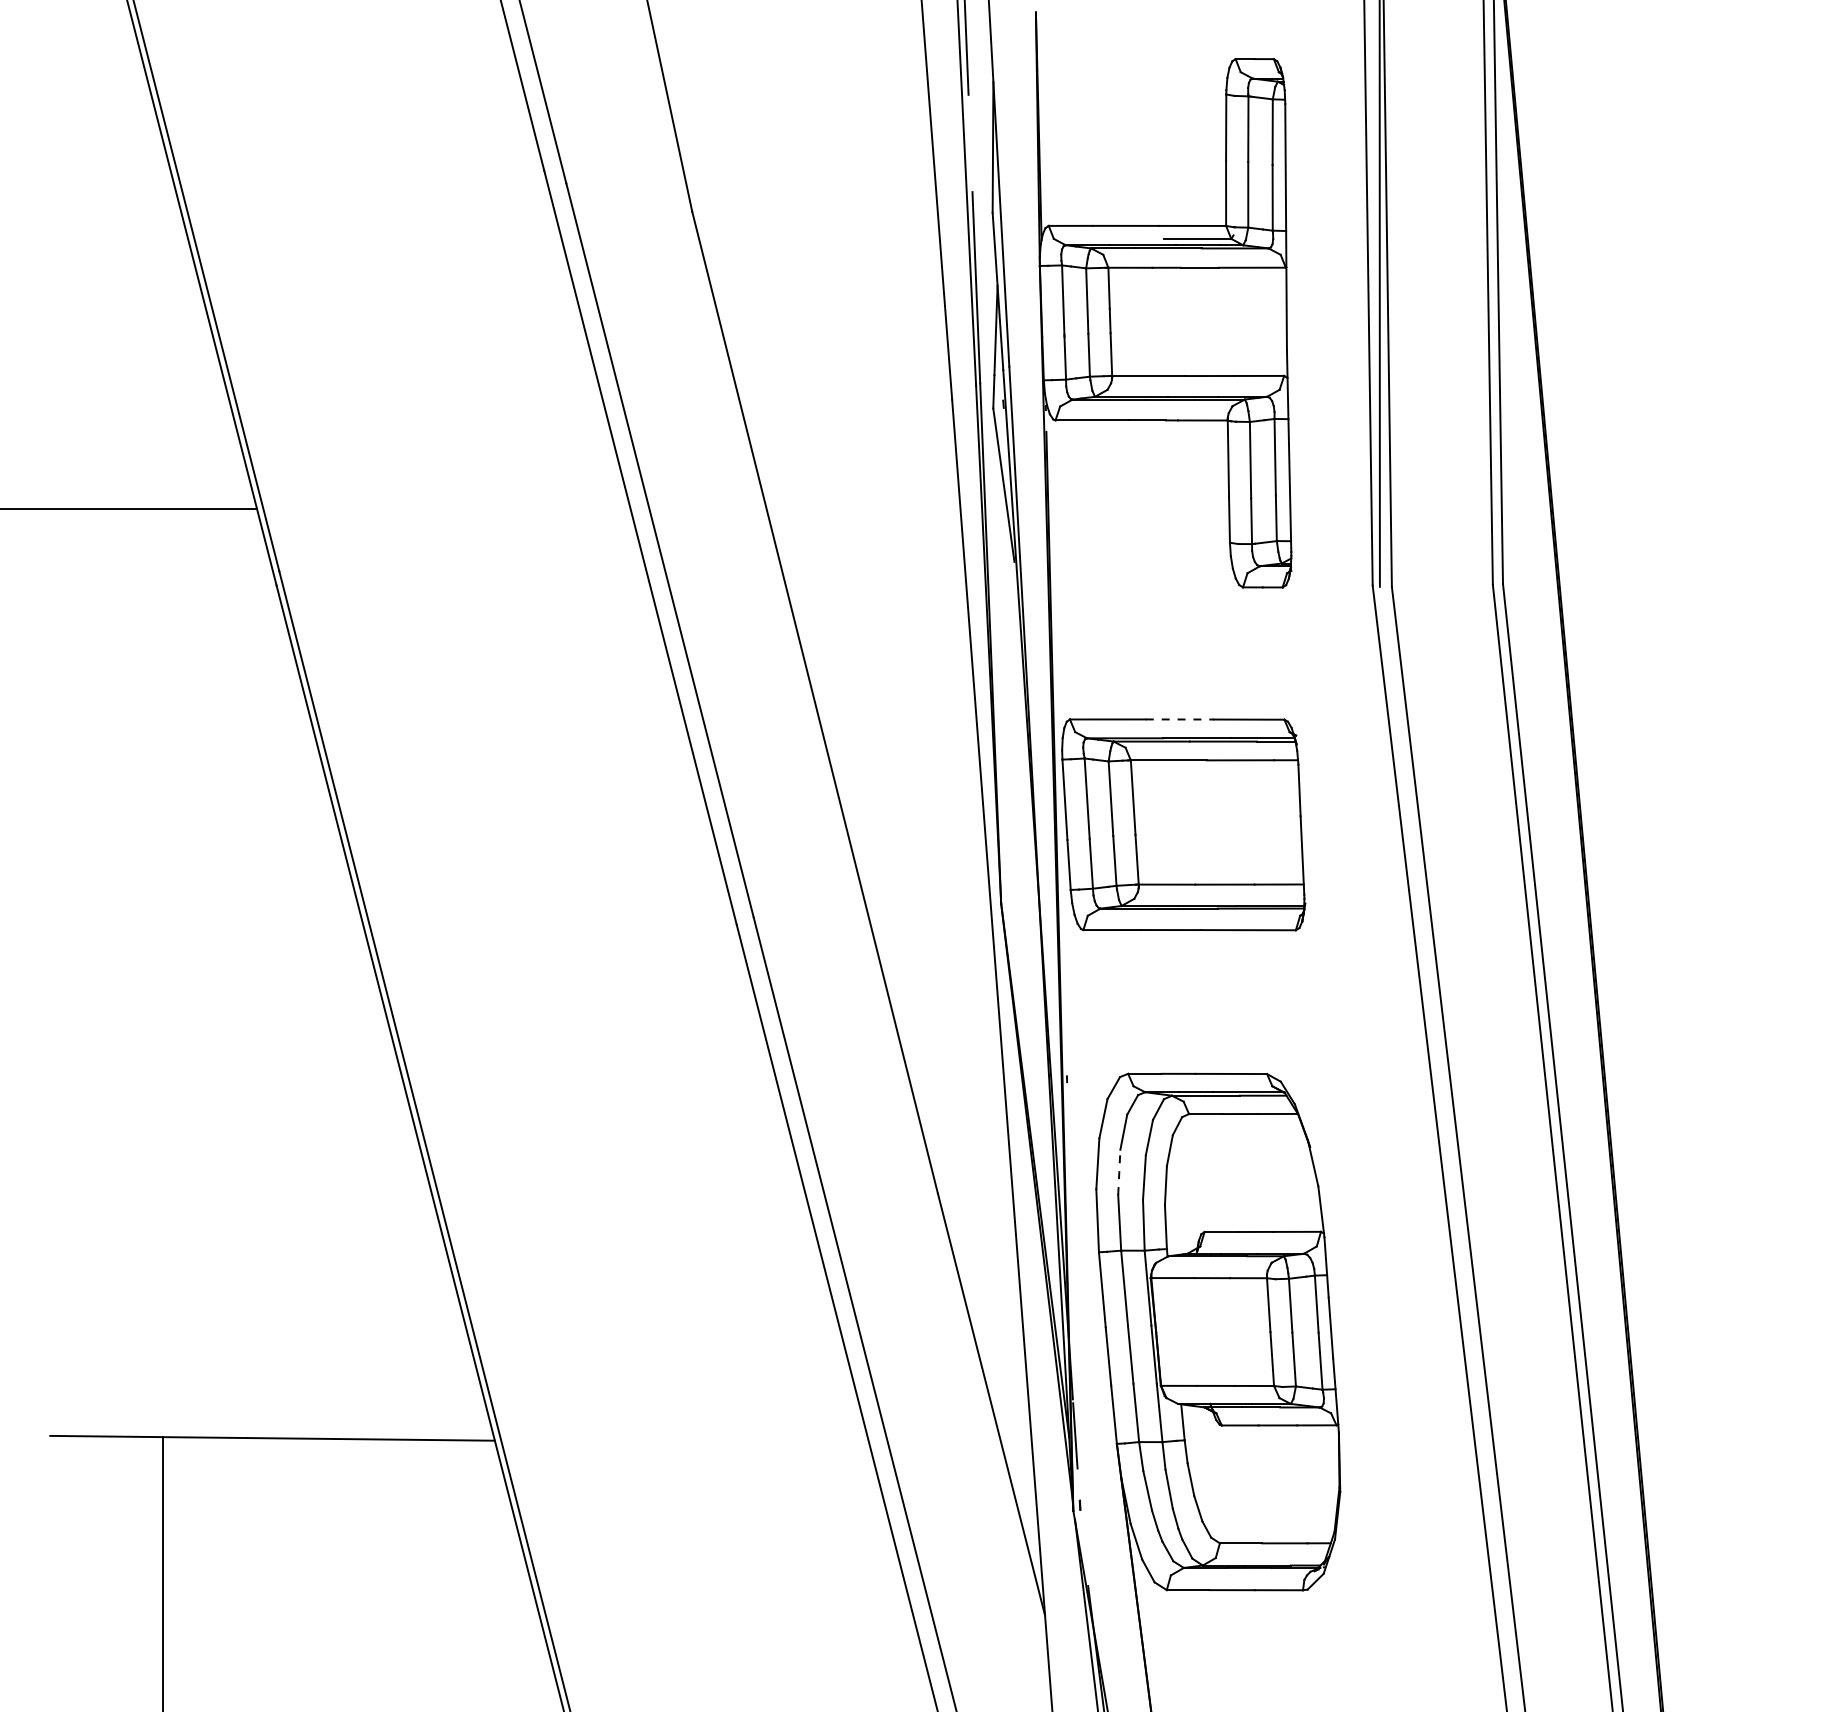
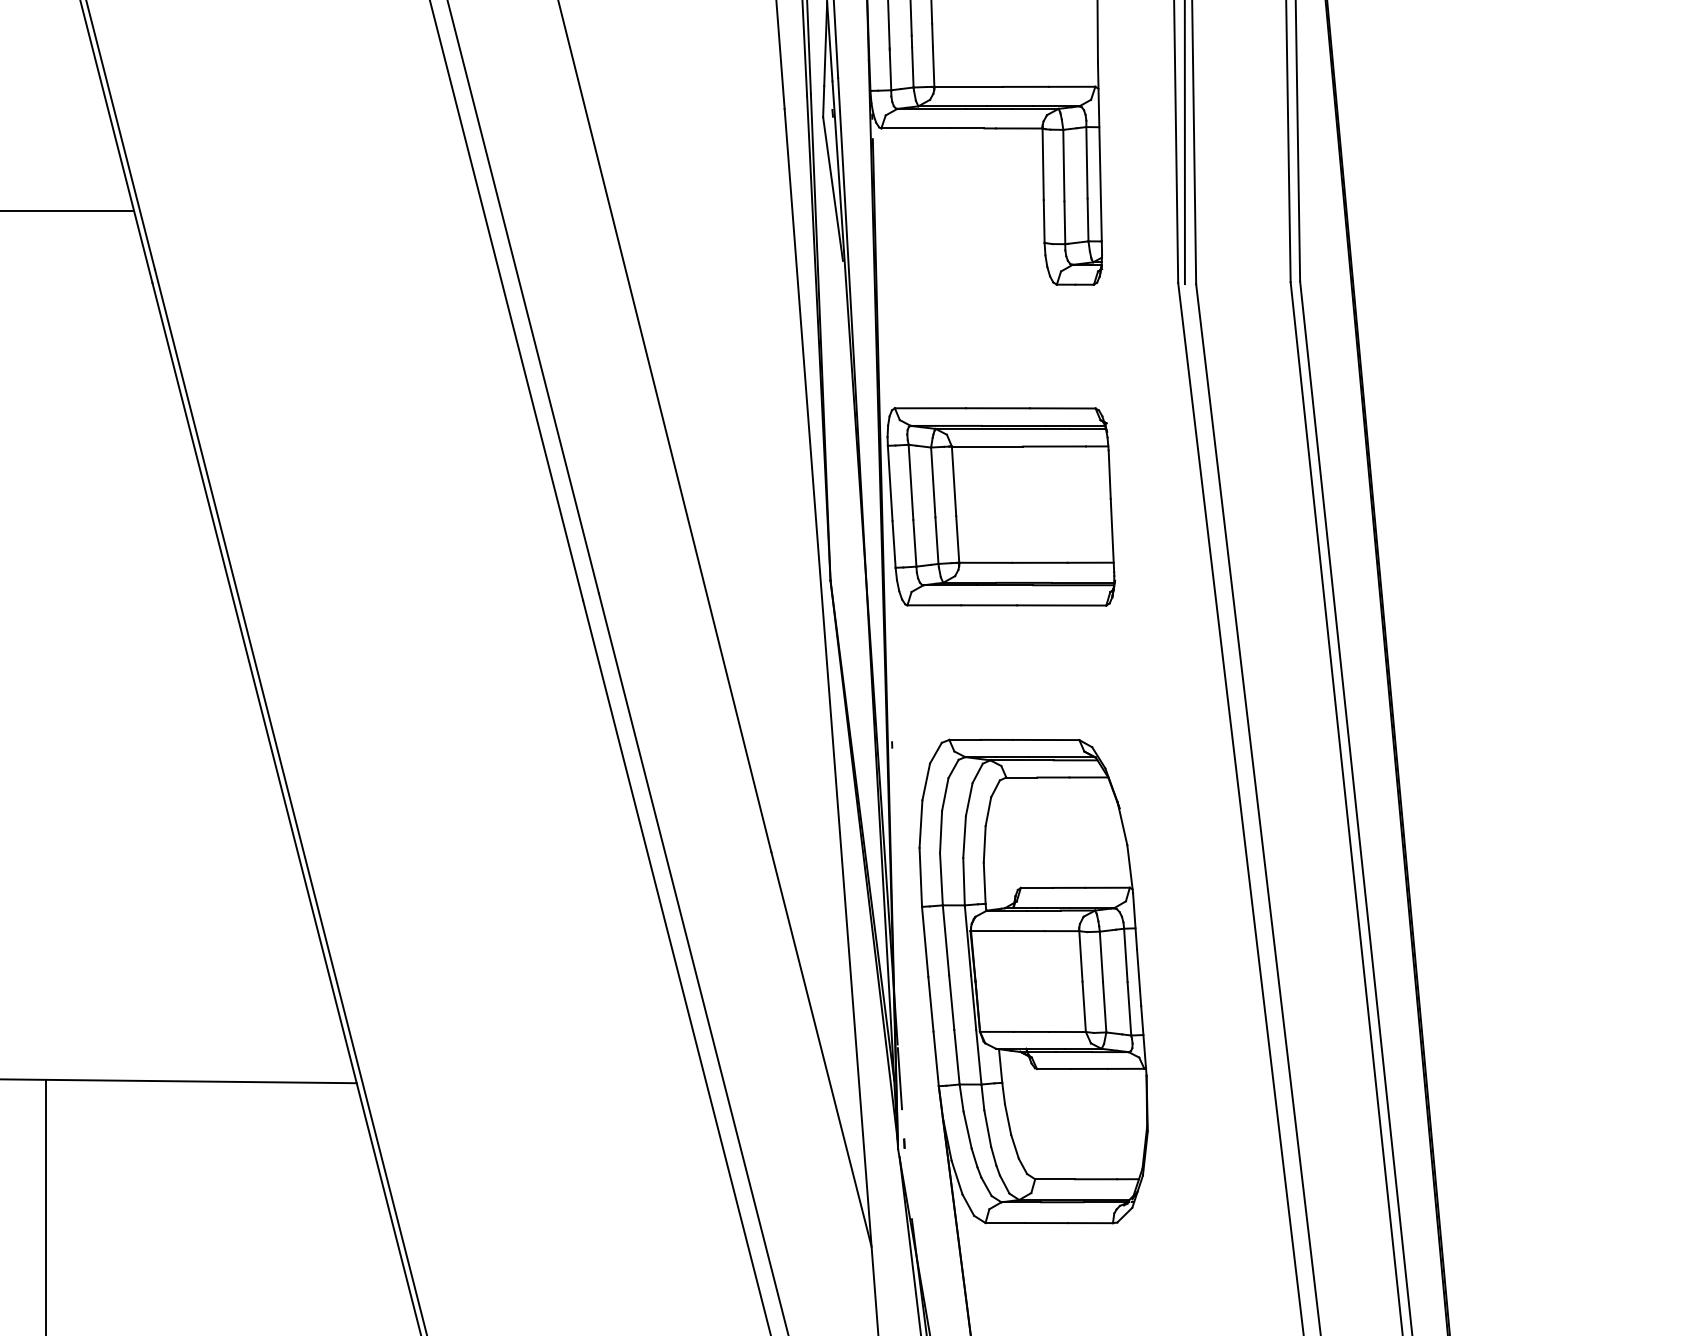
line: (1180, 719) -> (998, 408), dashed -> solid
line: (1119, 1172) -> (941, 832), dashed -> solid

